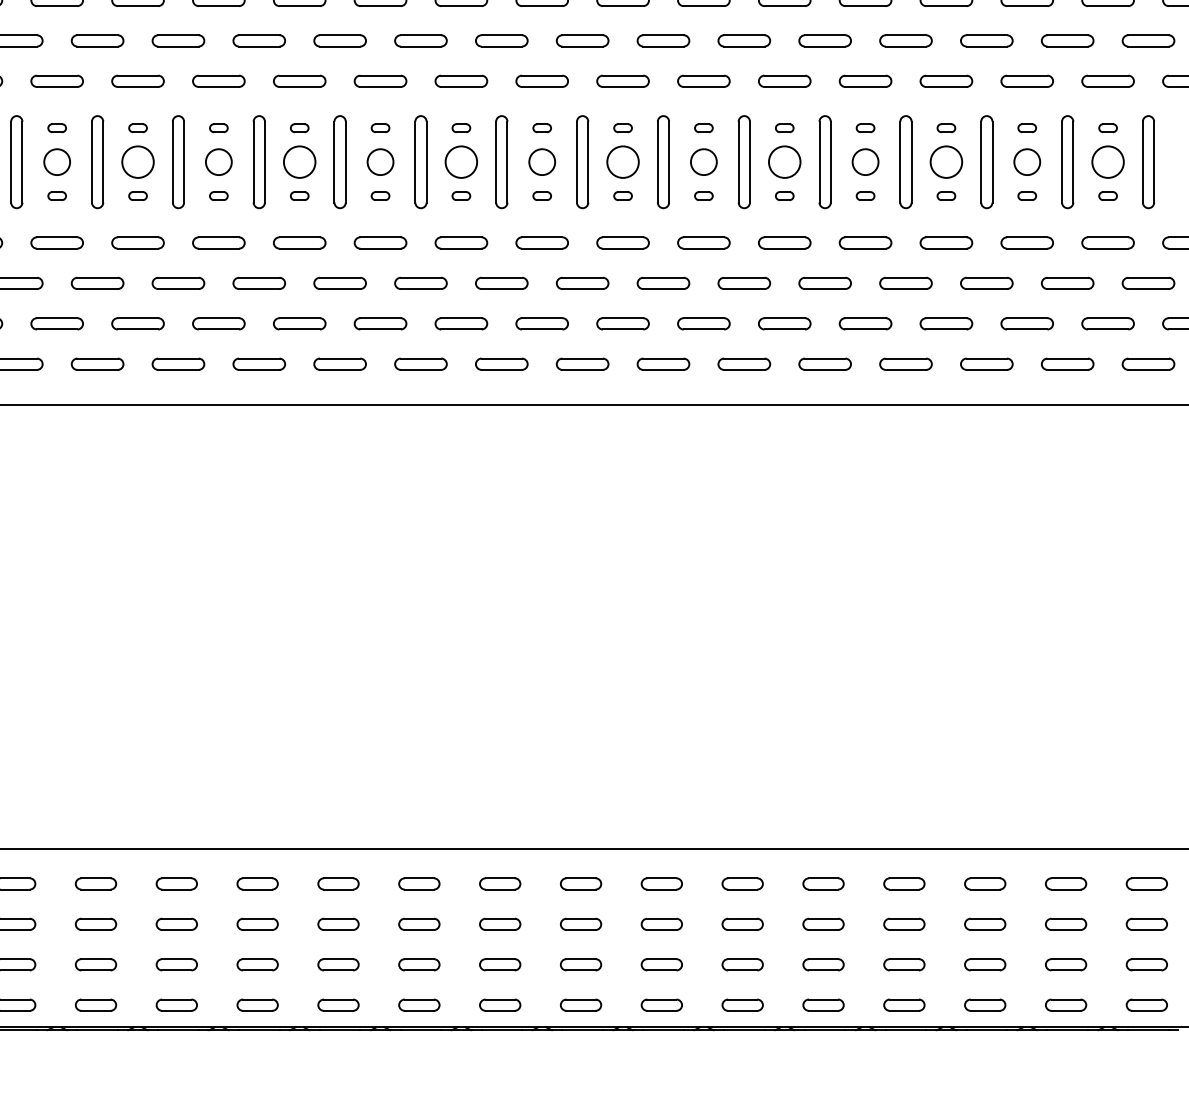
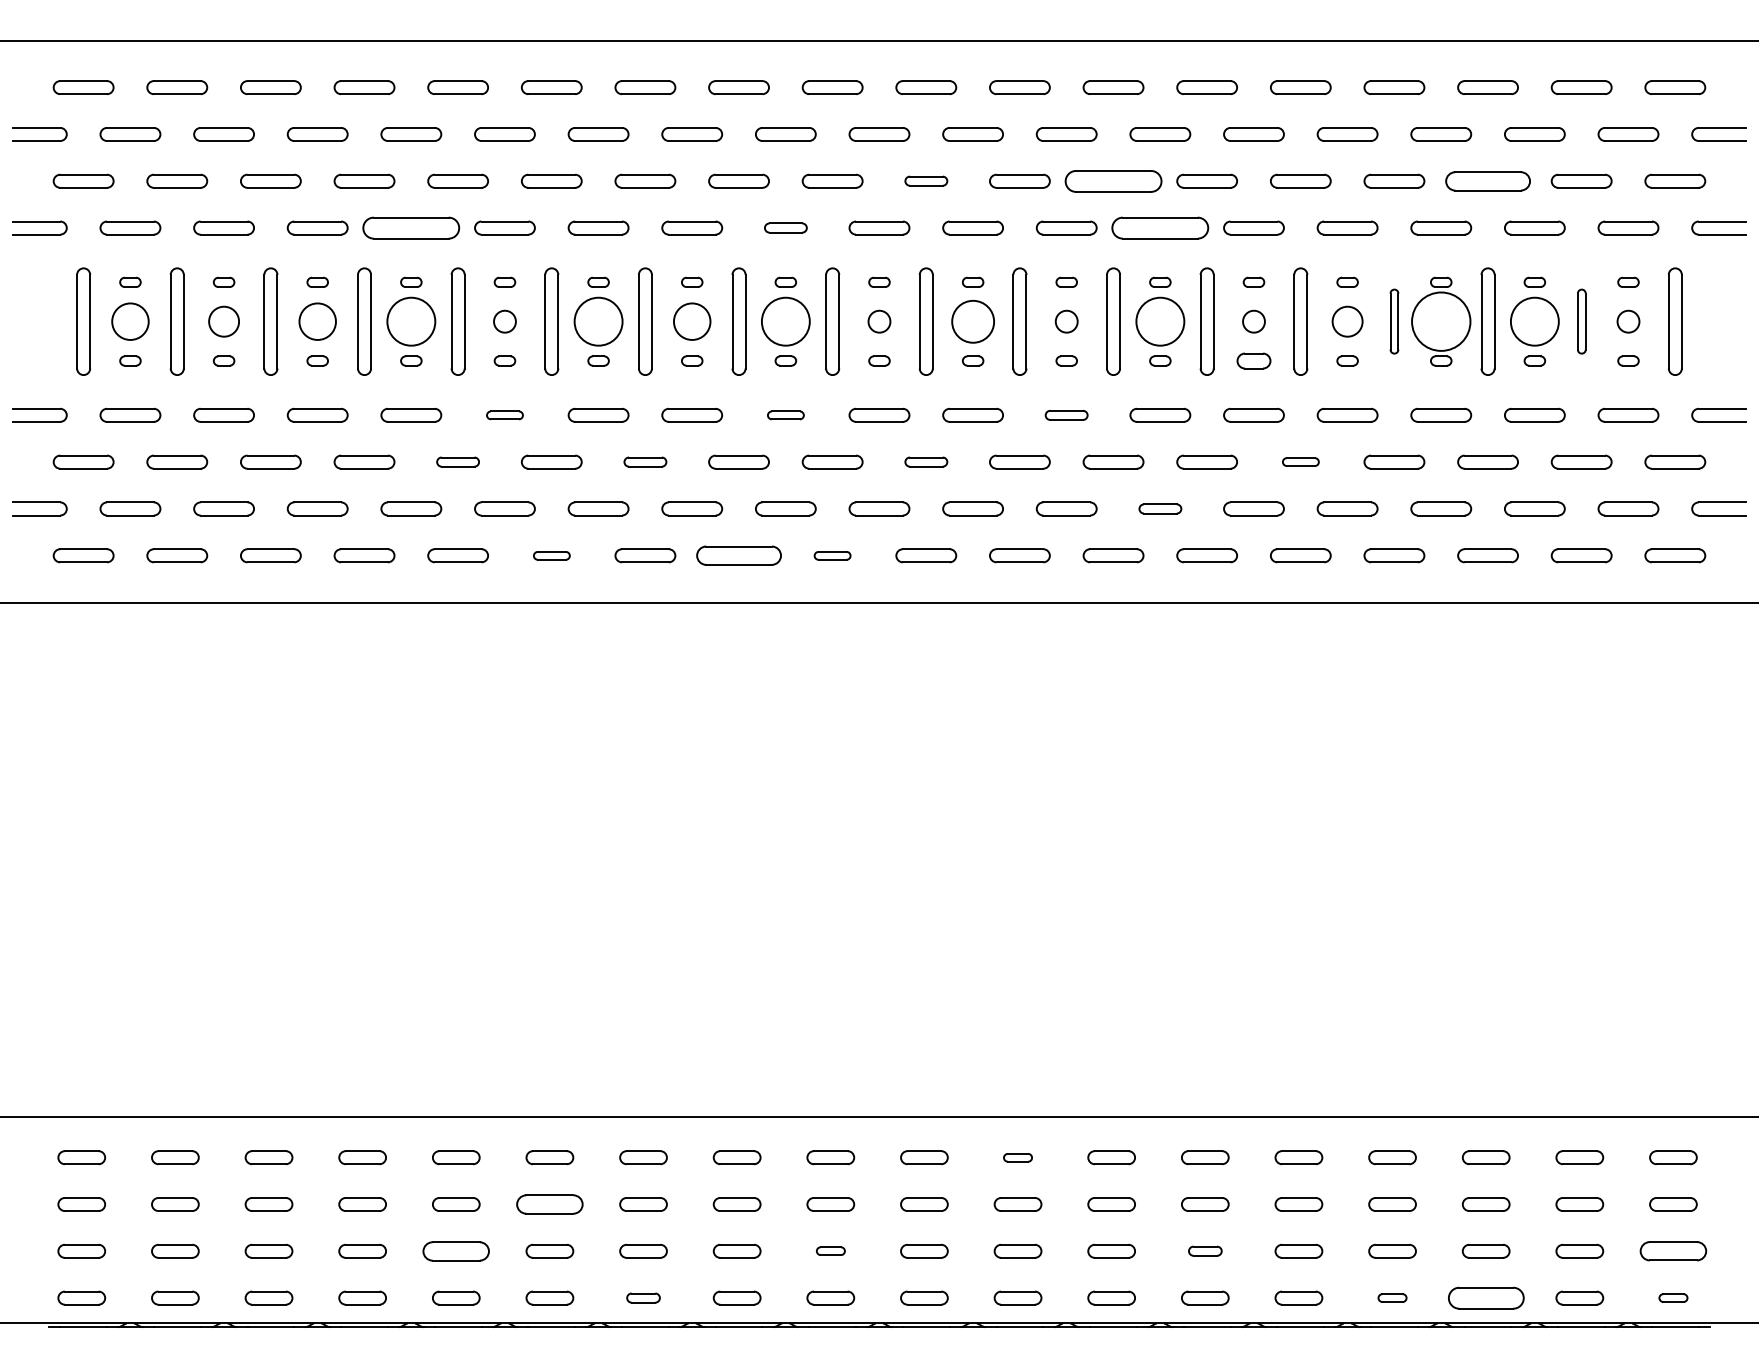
part: (501, 40) -> (926, 180), size x0.7
part: (663, 40) -> (1113, 180), size x1.6
part: (986, 40) -> (1487, 180), size x1.4
part: (57, 80) -> (411, 227), size x1.6
part: (380, 80) -> (785, 227), size x0.7
part: (704, 80) -> (1160, 227), size x1.6
circle: (57, 161) -> (411, 321), size x1.6
circle: (137, 161) -> (504, 321), size x0.6
circle: (218, 161) -> (598, 321), size x1.6
circle: (380, 161) -> (785, 321), size x1.6
circle: (461, 161) -> (879, 321), size x0.6
circle: (541, 161) -> (972, 321), size x1.4
circle: (622, 161) -> (1066, 321), size x0.6
circle: (704, 161) -> (1160, 321), size x1.6
circle: (784, 161) -> (1253, 321), size x0.6
part: (906, 161) -> (1394, 321), size x0.6
circle: (946, 161) -> (1441, 321), size x1.6
circle: (1026, 161) -> (1534, 321), size x1.6
part: (1067, 161) -> (1581, 321), size x0.6
circle: (1108, 161) -> (1628, 321), size x0.6
part: (784, 195) -> (1253, 360), size x1.6
part: (137, 243) -> (504, 415), size x0.6
part: (380, 243) -> (785, 415), size x0.6
part: (622, 243) -> (1066, 415), size x0.7
part: (97, 282) -> (457, 461), size x0.7
part: (259, 282) -> (645, 461), size x0.7
part: (501, 282) -> (926, 461), size x0.7
part: (824, 282) -> (1300, 461), size x0.6
part: (704, 323) -> (1160, 508), size x0.7
part: (178, 364) -> (551, 555), size x0.6
part: (339, 364) -> (738, 555), size x1.4
part: (420, 364) -> (832, 555), size x0.6
part: (580, 883) -> (1017, 1157), size x0.6
part: (176, 924) -> (549, 1204), size x1.4
part: (96, 964) -> (456, 1250), size x1.4
part: (419, 964) -> (830, 1250), size x0.6
part: (742, 964) -> (1205, 1250), size x0.7
part: (1146, 964) -> (1673, 1251), size x1.4
part: (257, 1004) -> (643, 1297), size x0.7
part: (904, 1004) -> (1392, 1297), size x0.6
part: (984, 1004) -> (1485, 1297), size x1.6
part: (1146, 1004) -> (1673, 1297), size x0.6

